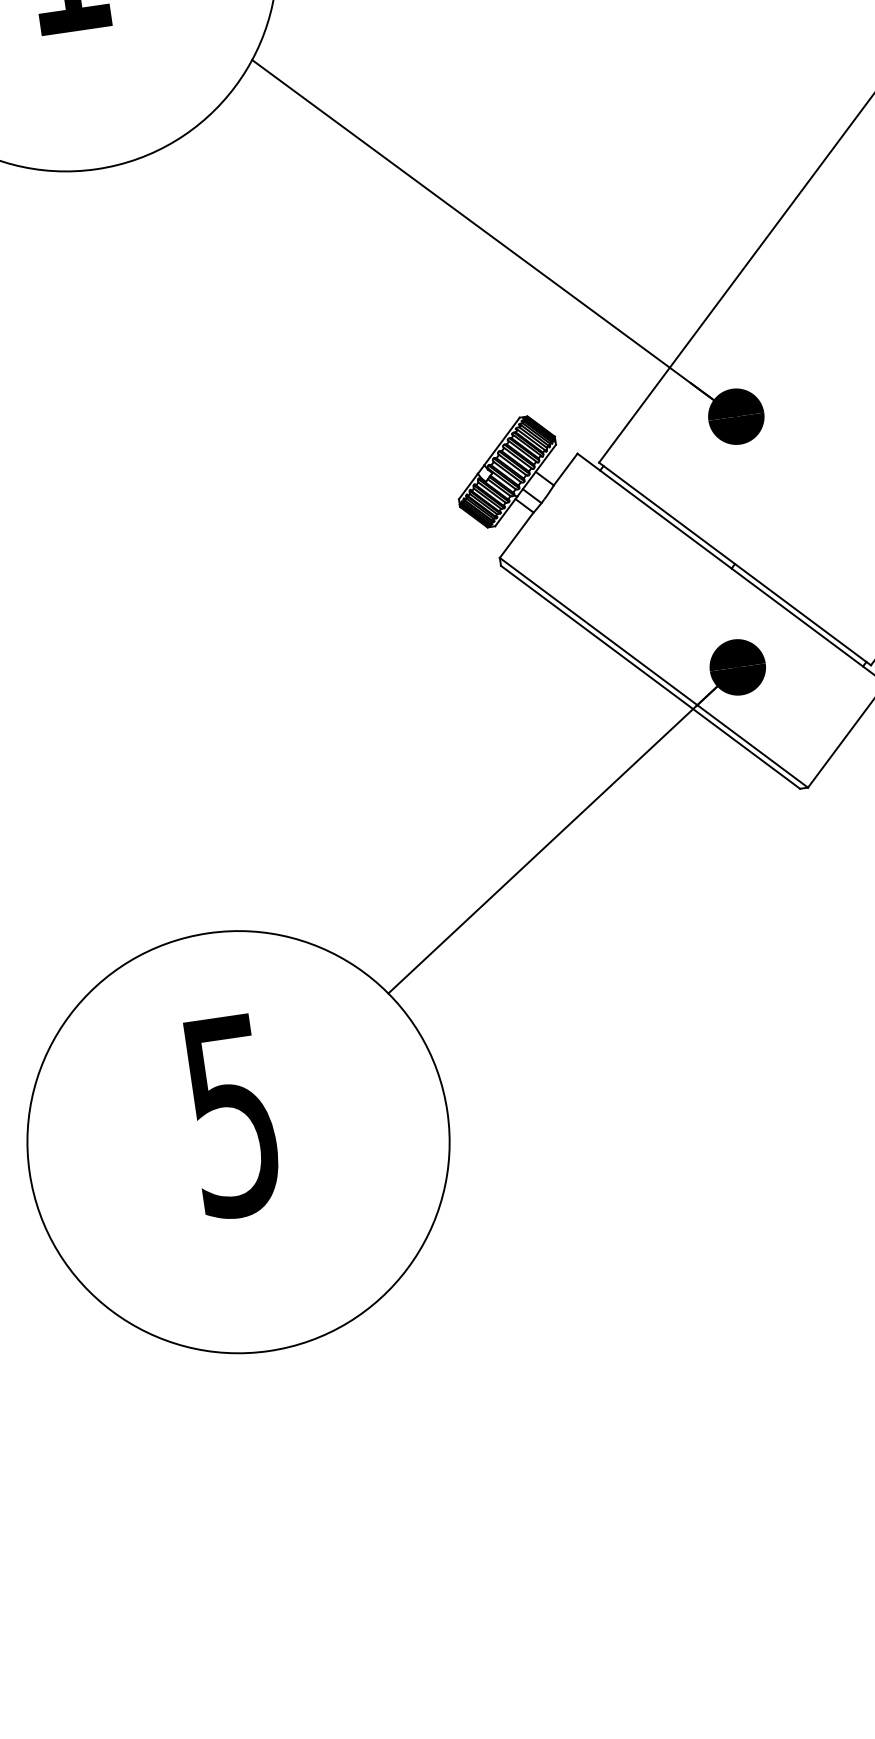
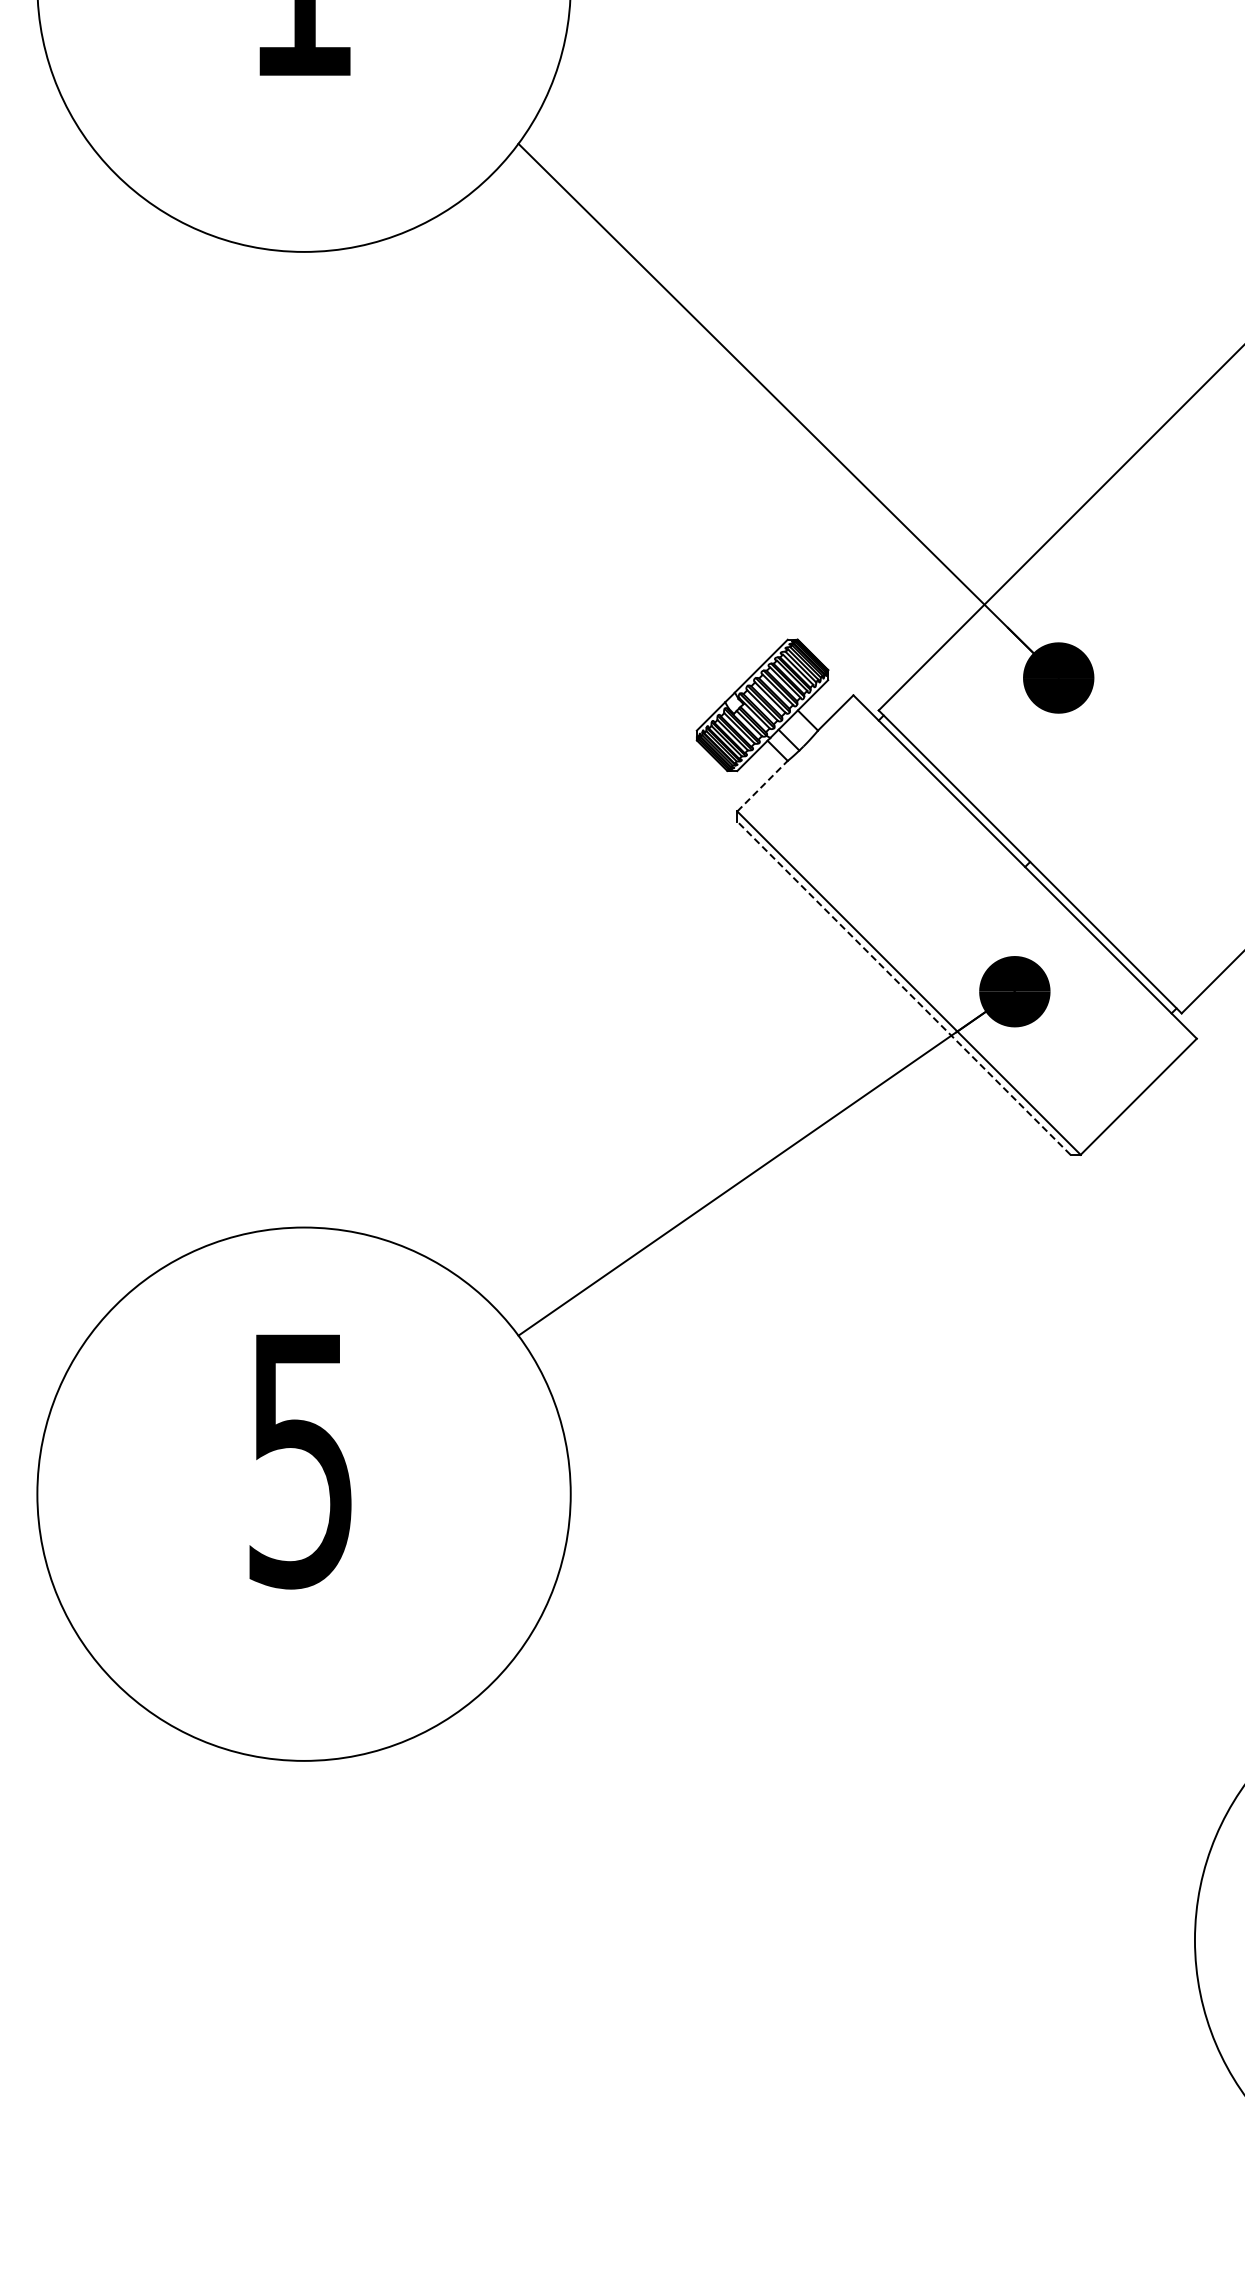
line: (516, 535) -> (762, 786), solid -> dashed
line: (650, 677) -> (903, 988), solid -> dashed

